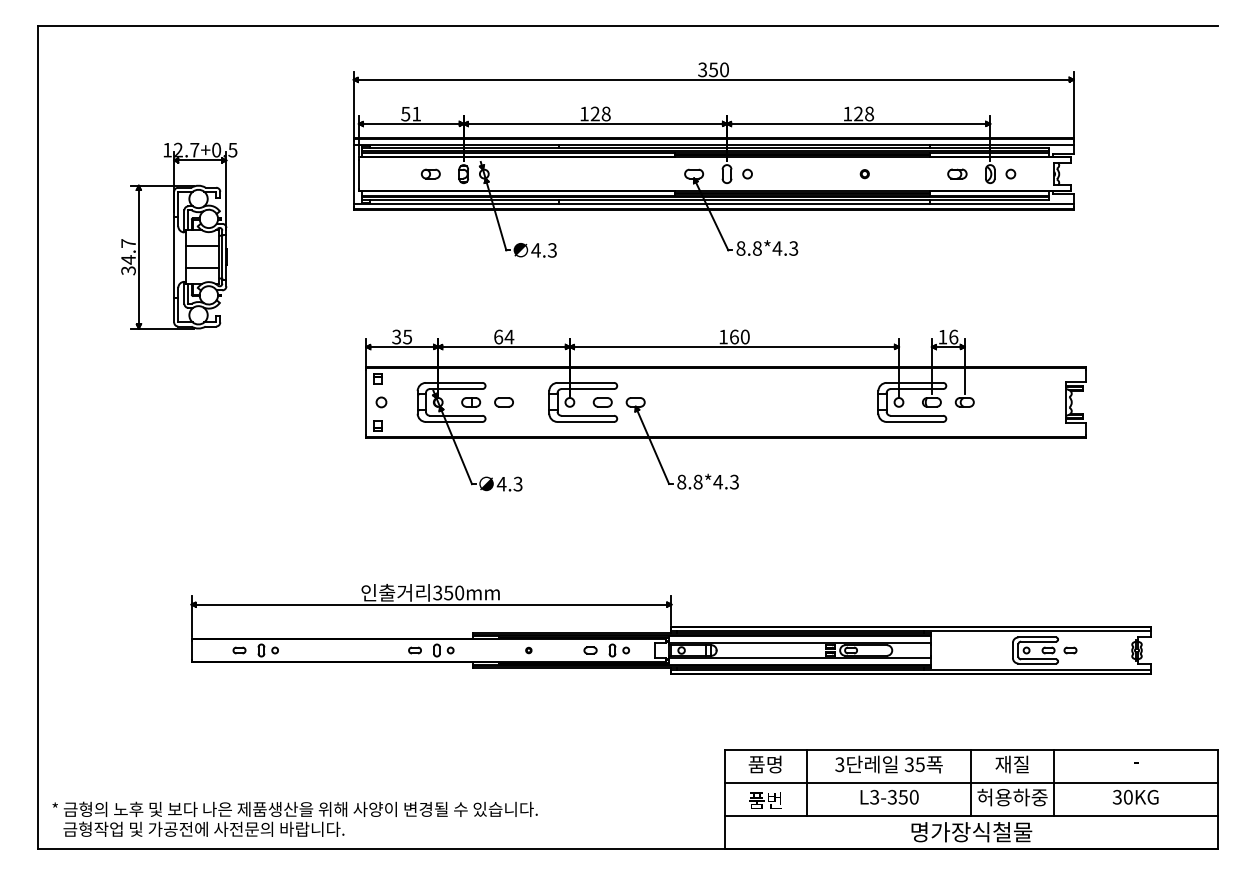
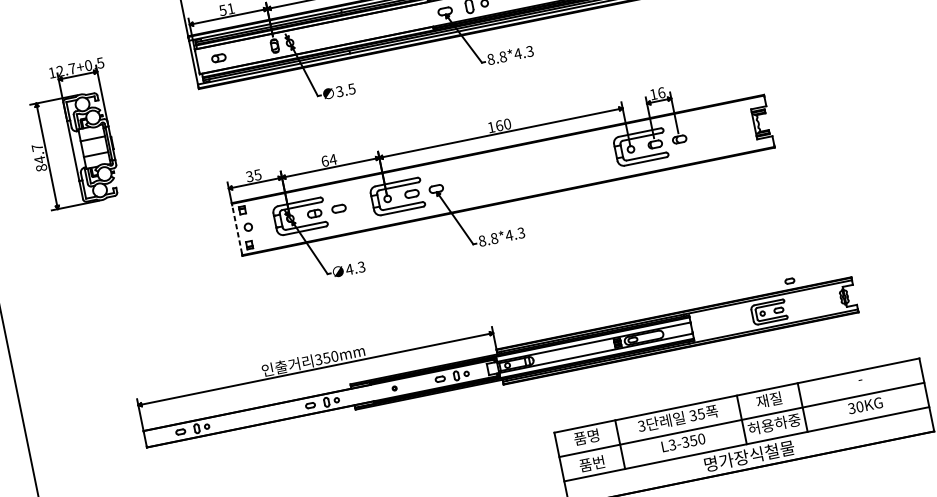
part: (430, 173) -> (218, 57), moved
text: (543, 250) -> (345, 90), 4.3 -> 3.5
text: (128, 270) -> (41, 167), 34.7 -> 84.7
line: (366, 402) -> (237, 229), solid -> dashed
part: (1070, 650) -> (789, 281), moved

